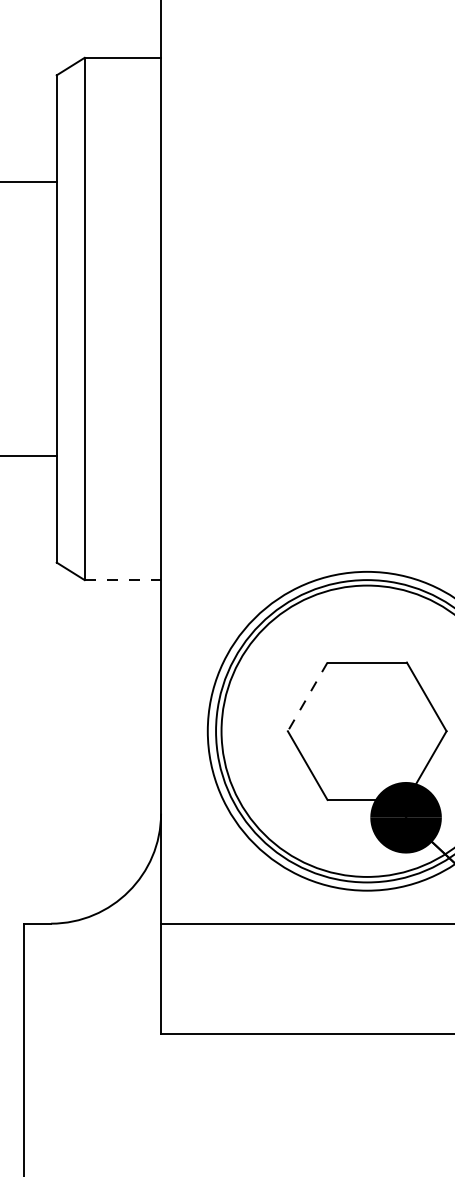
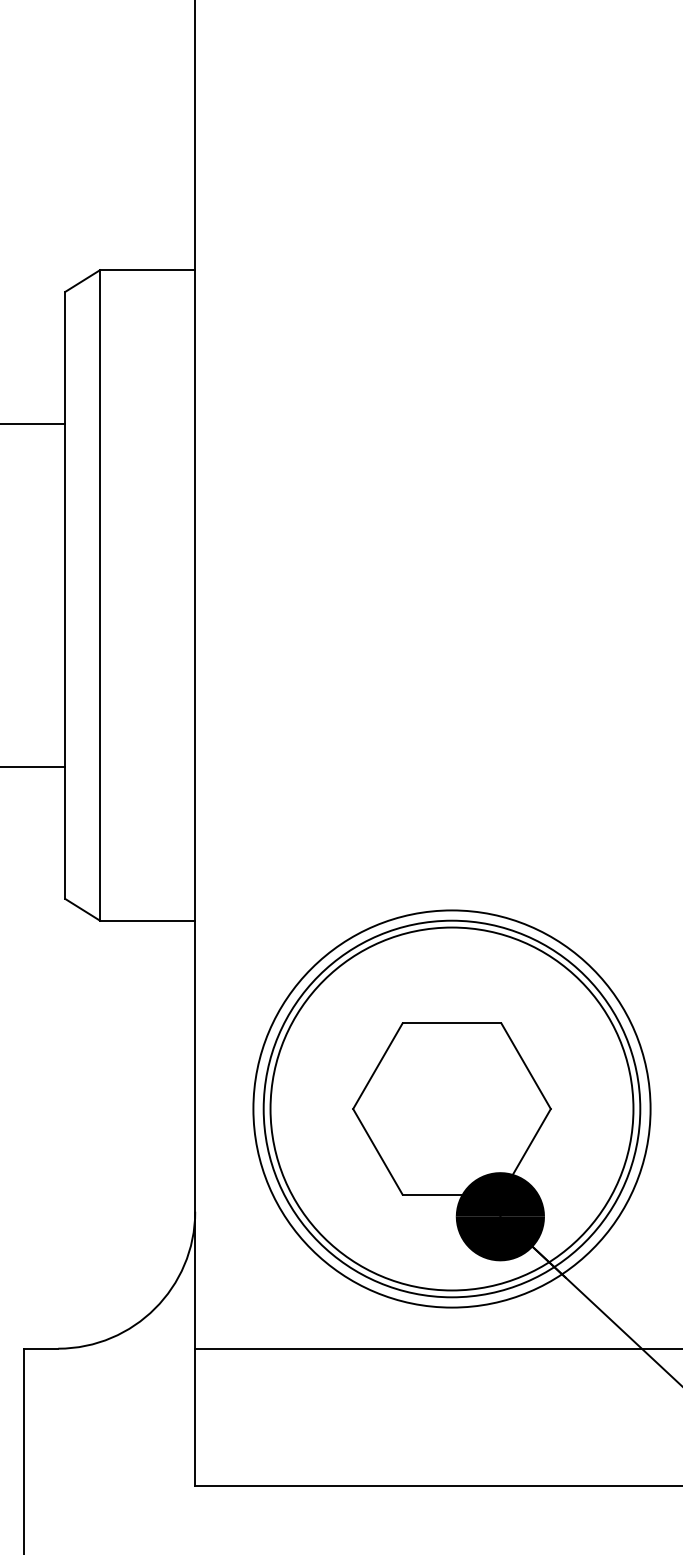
line: (122, 579) -> (147, 920), dashed -> solid
line: (307, 697) -> (377, 1066), dashed -> solid

